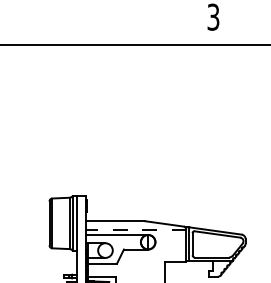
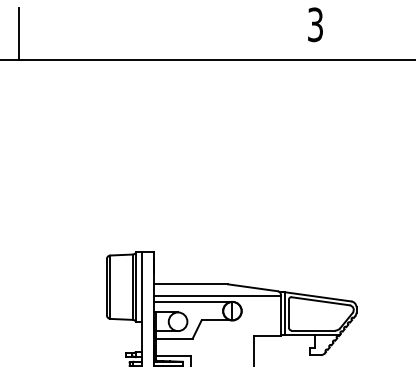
line: (136, 230) -> (217, 296), dashed -> solid

